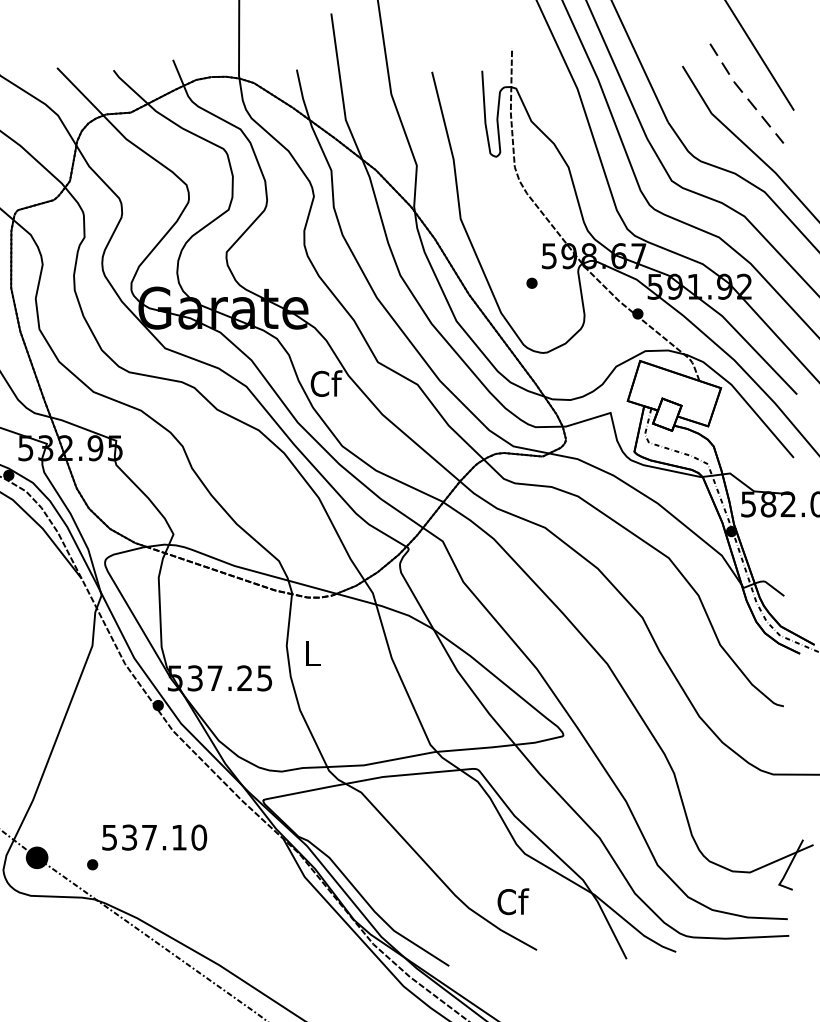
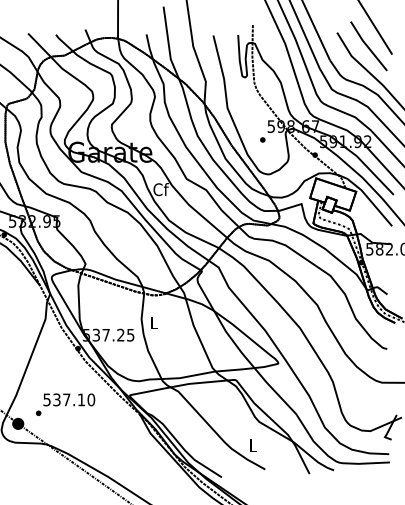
line: (743, 94) -> (367, 46), dashed -> solid
text: (146, 846) -> (65, 404), moved
text: (513, 901) -> (253, 445), Cf -> L

